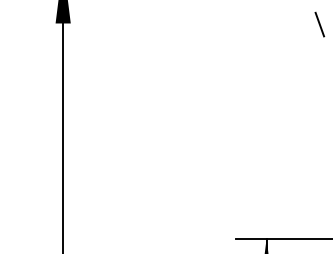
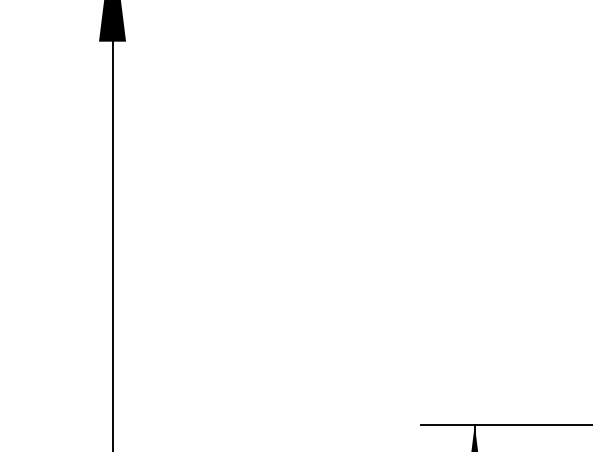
line: (319, 24) -> (568, 43), removed

